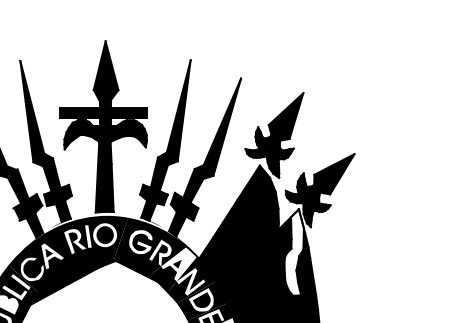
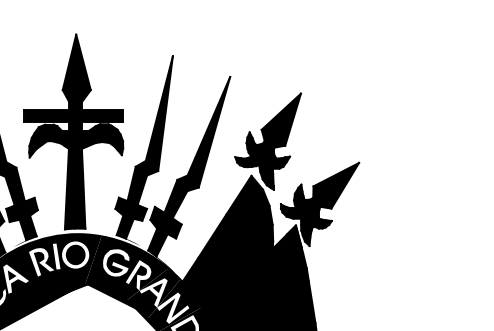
fill: (293, 252) -> (289, 274), added
fill: (179, 263) -> (160, 287), added

